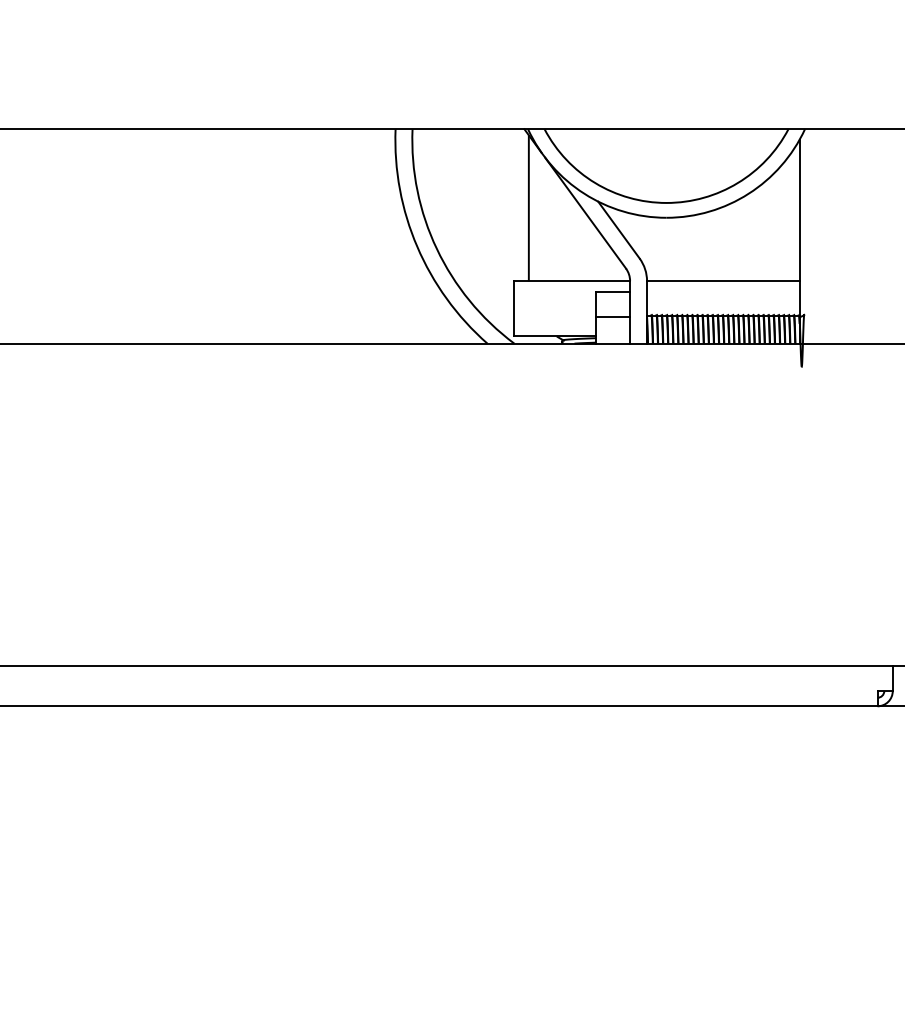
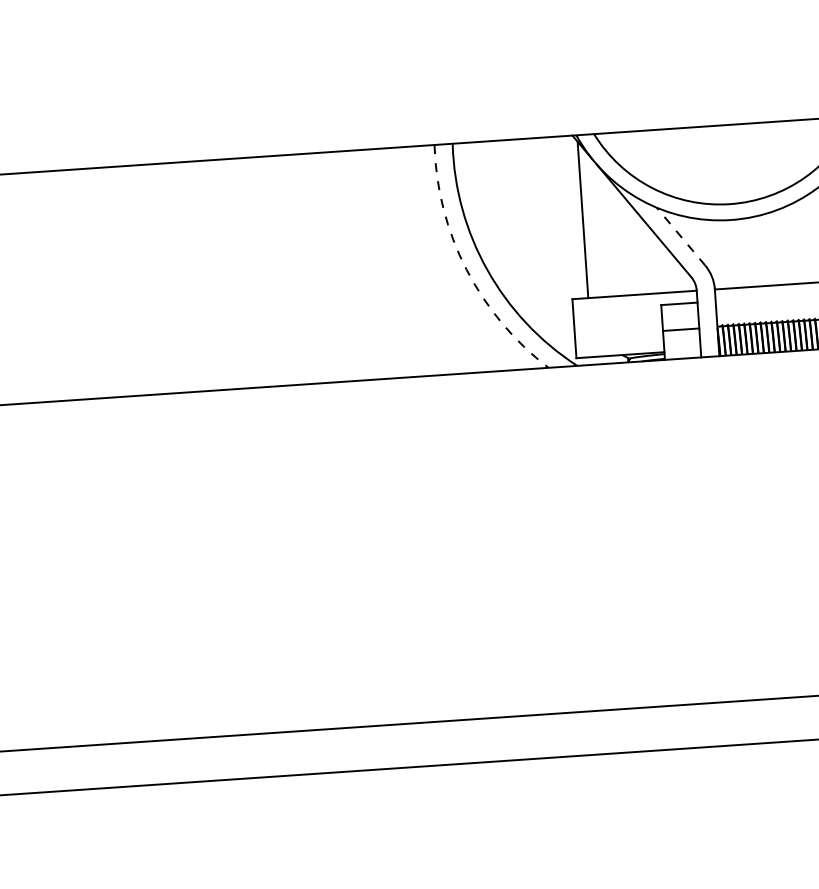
line: (618, 229) -> (680, 236), solid -> dashed
arc: (417, 246) -> (466, 268), solid -> dashed

